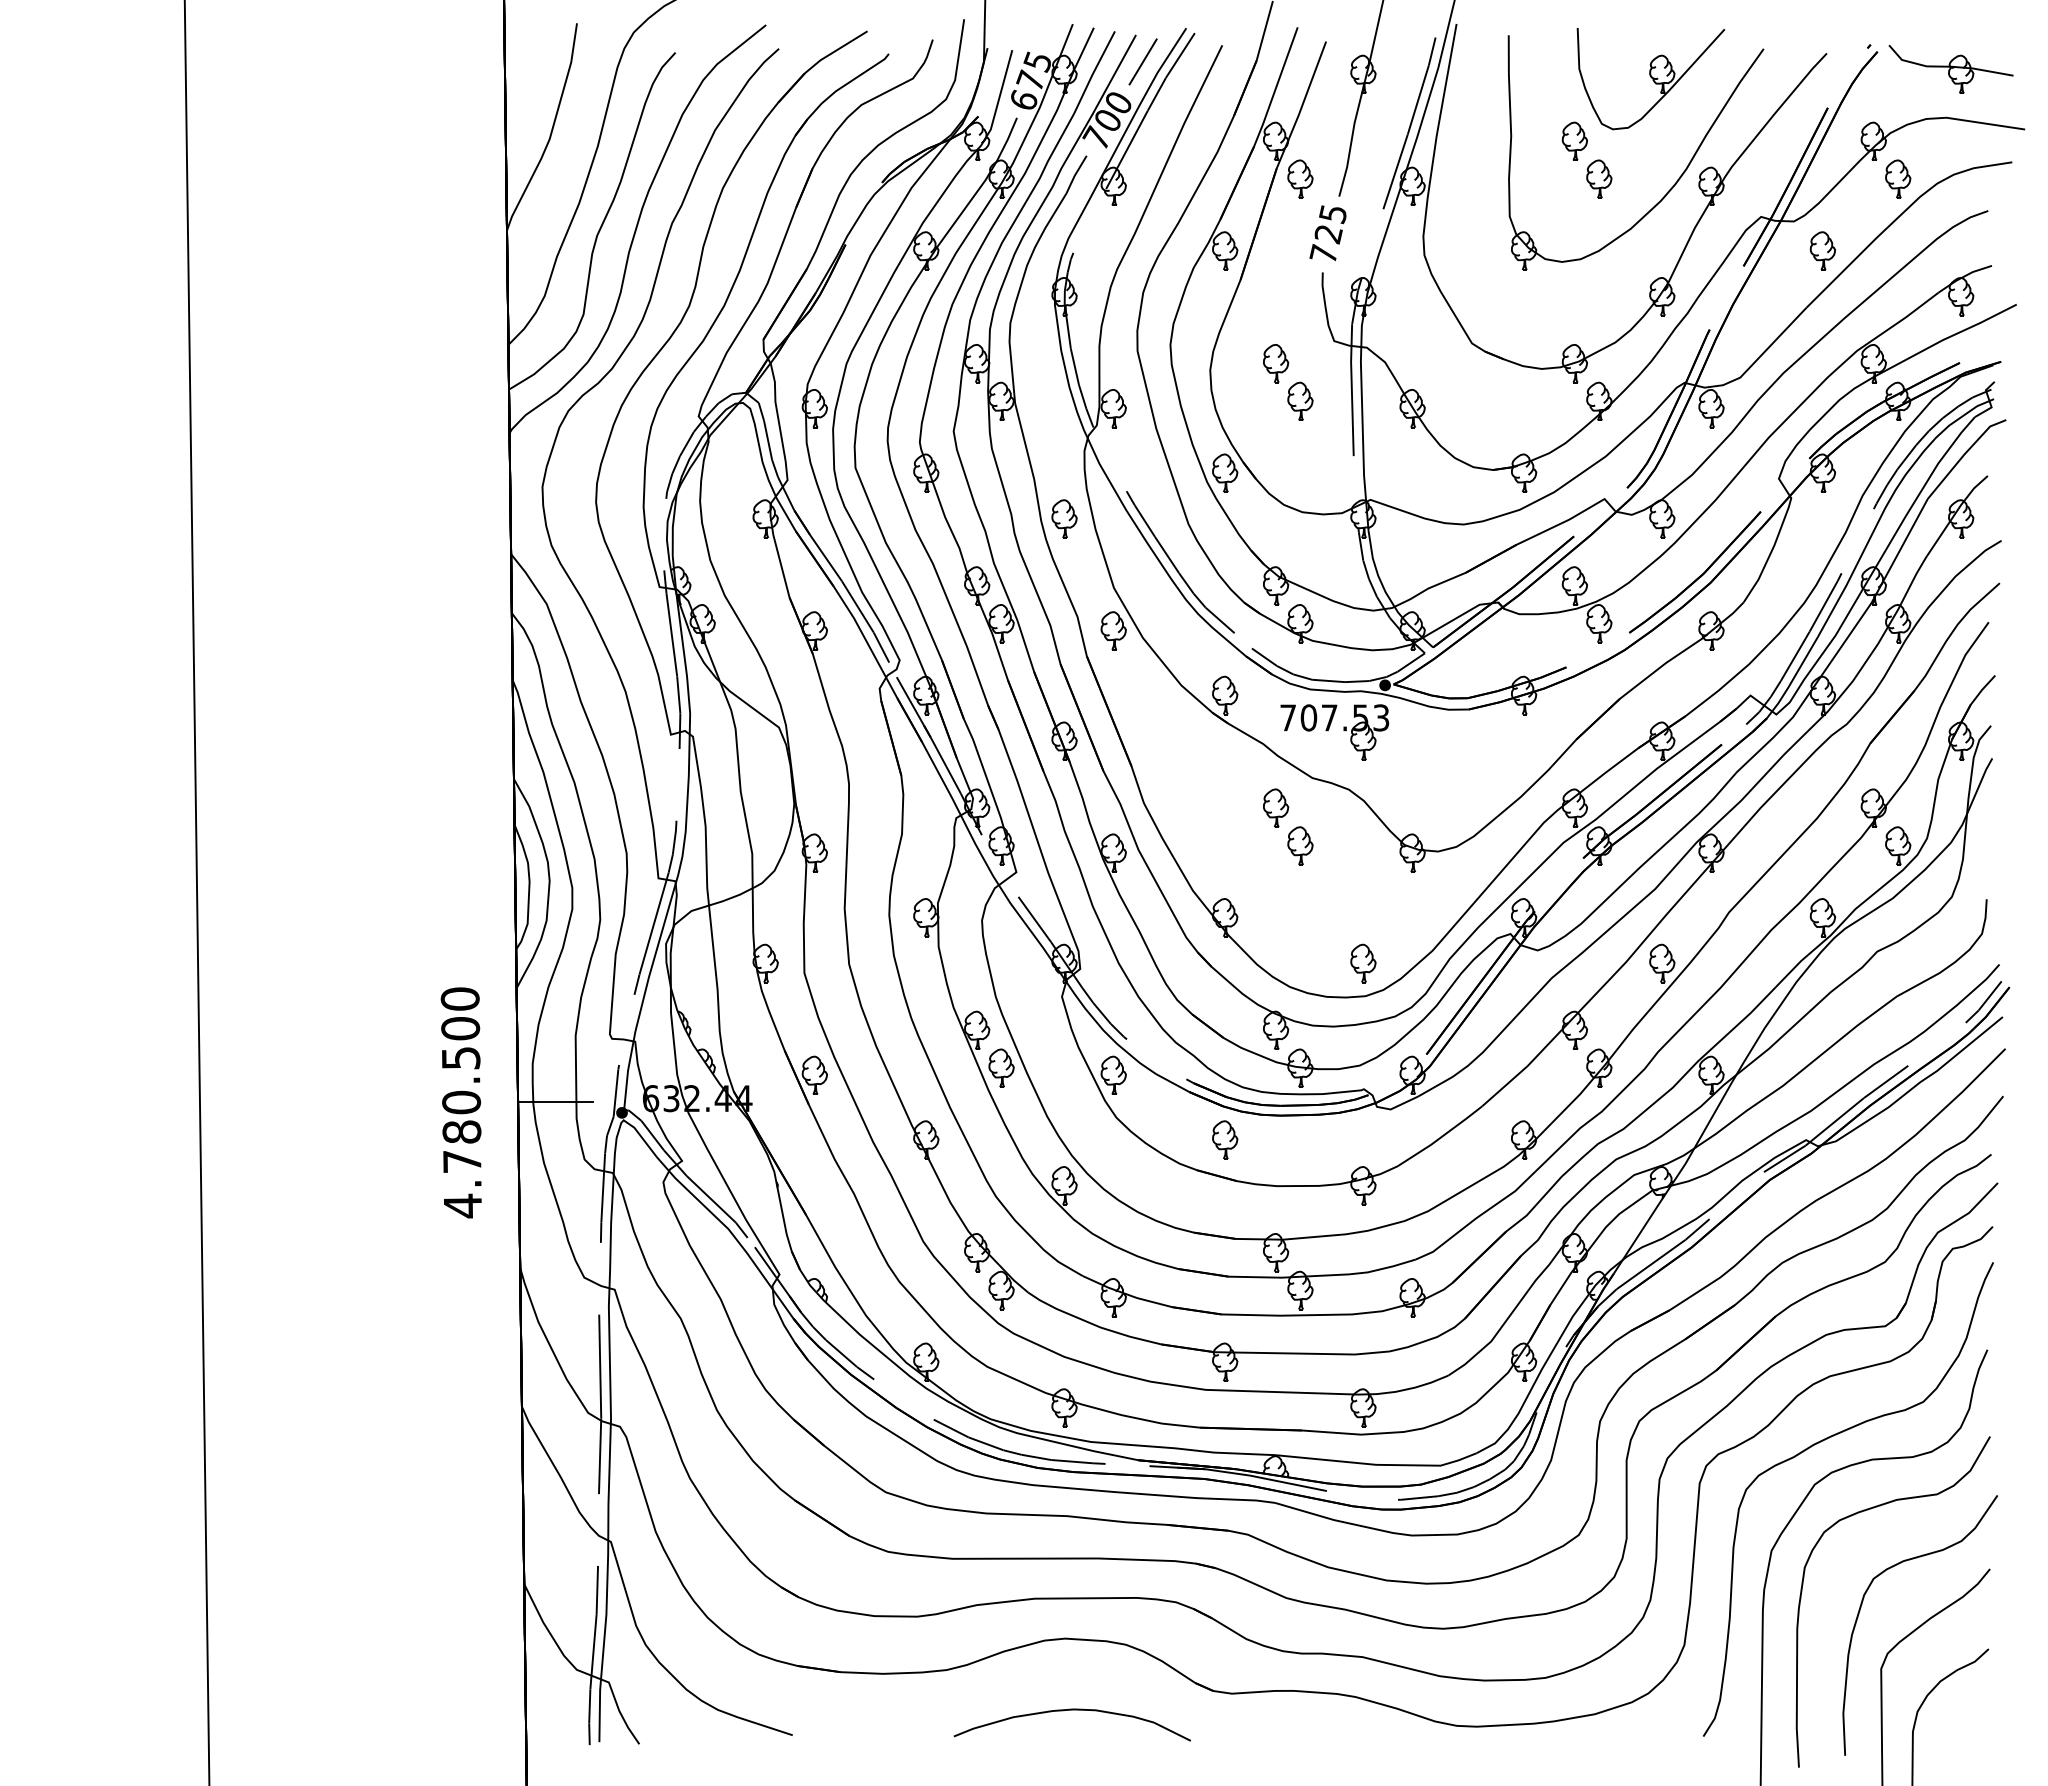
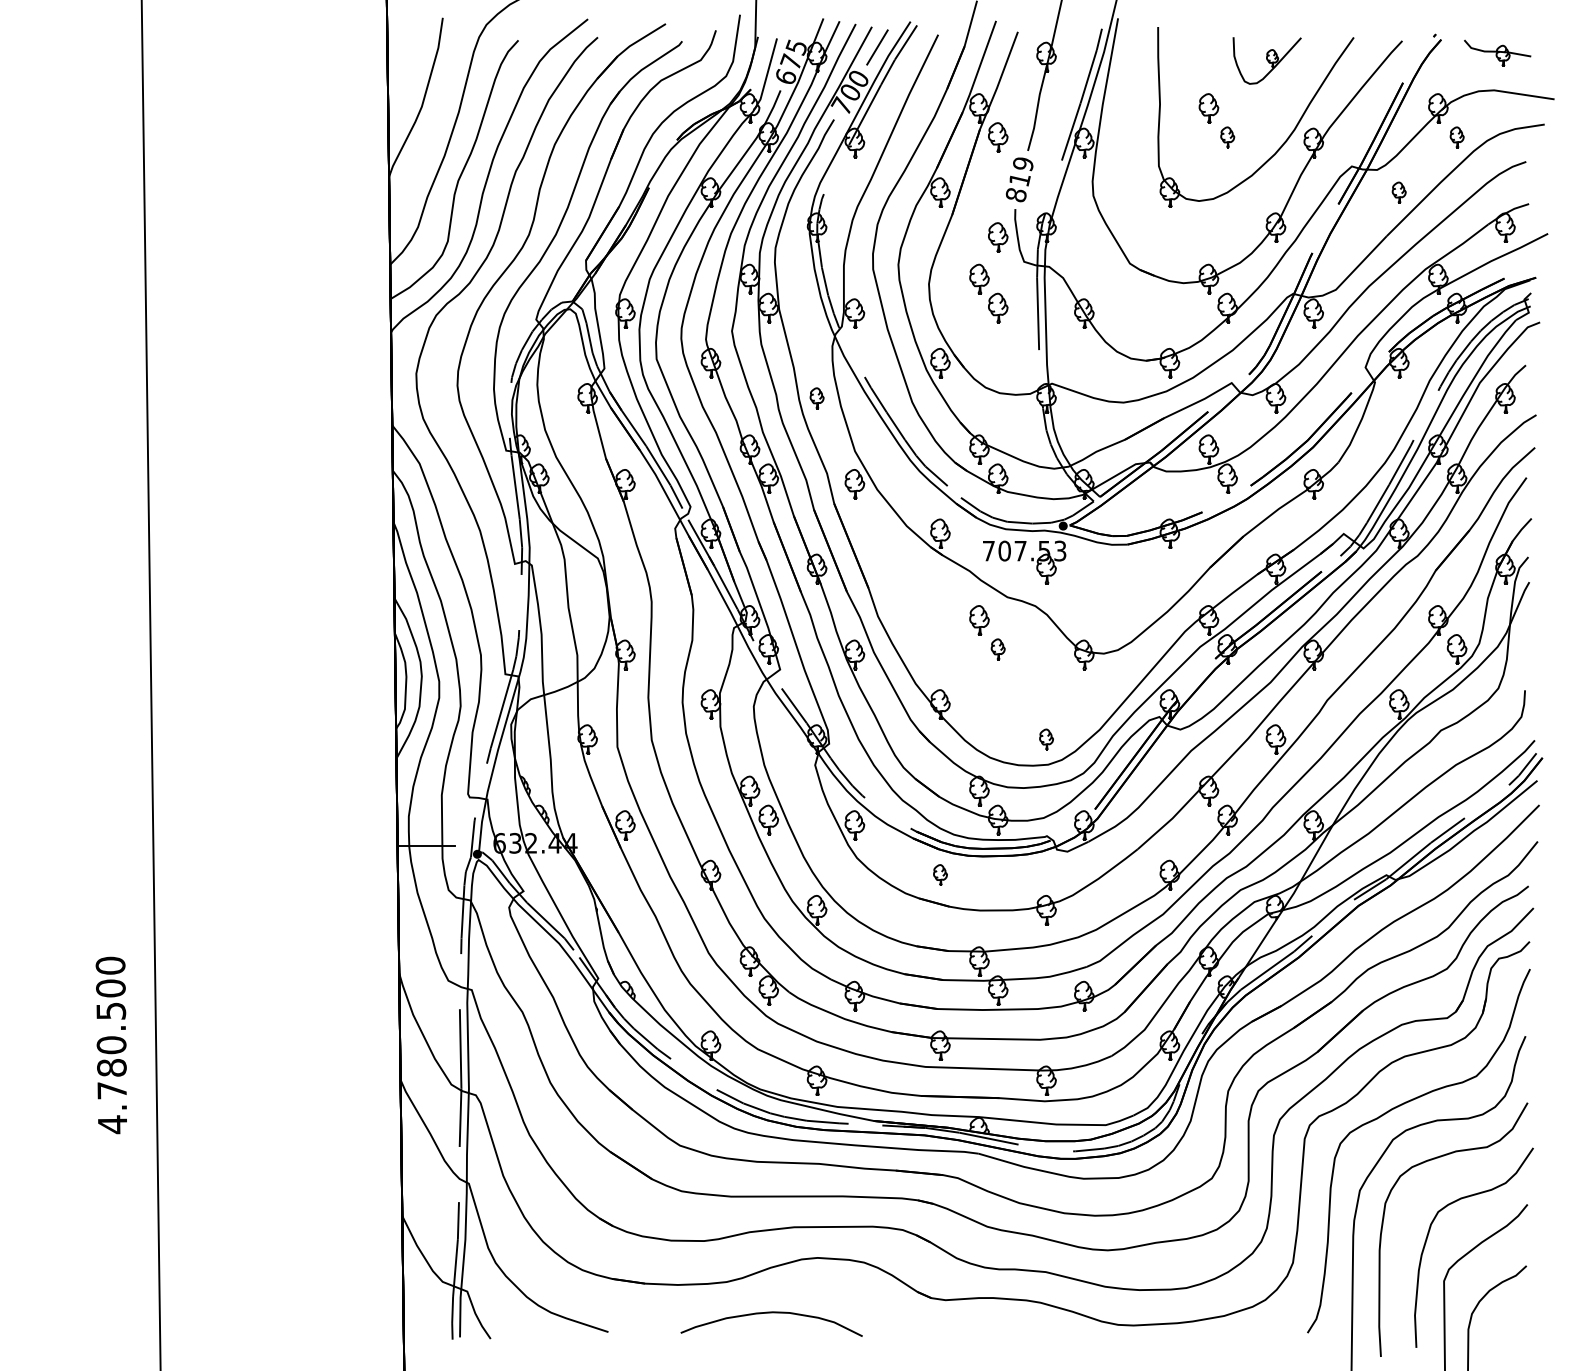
part: (1950, 68) -> (1497, 52), size x0.7
part: (1650, 79) -> (1266, 60), size x0.6
part: (1599, 178) -> (1227, 136), size x0.7
part: (1898, 178) -> (1457, 136), size x0.7
text: (1327, 234) -> (1018, 179), 725 -> 819
part: (1822, 250) -> (1399, 192), size x0.7
part: (1300, 308) -> (998, 236), added
part: (1064, 518) -> (817, 397), size x0.7
part: (1300, 845) -> (998, 649), size x0.7
part: (1363, 963) -> (1046, 739), size x0.7
text: (460, 1102) -> (110, 1045), moved
part: (1225, 1139) -> (940, 874), size x0.7
curve: (1071, 1710) -> (771, 1313), moved

